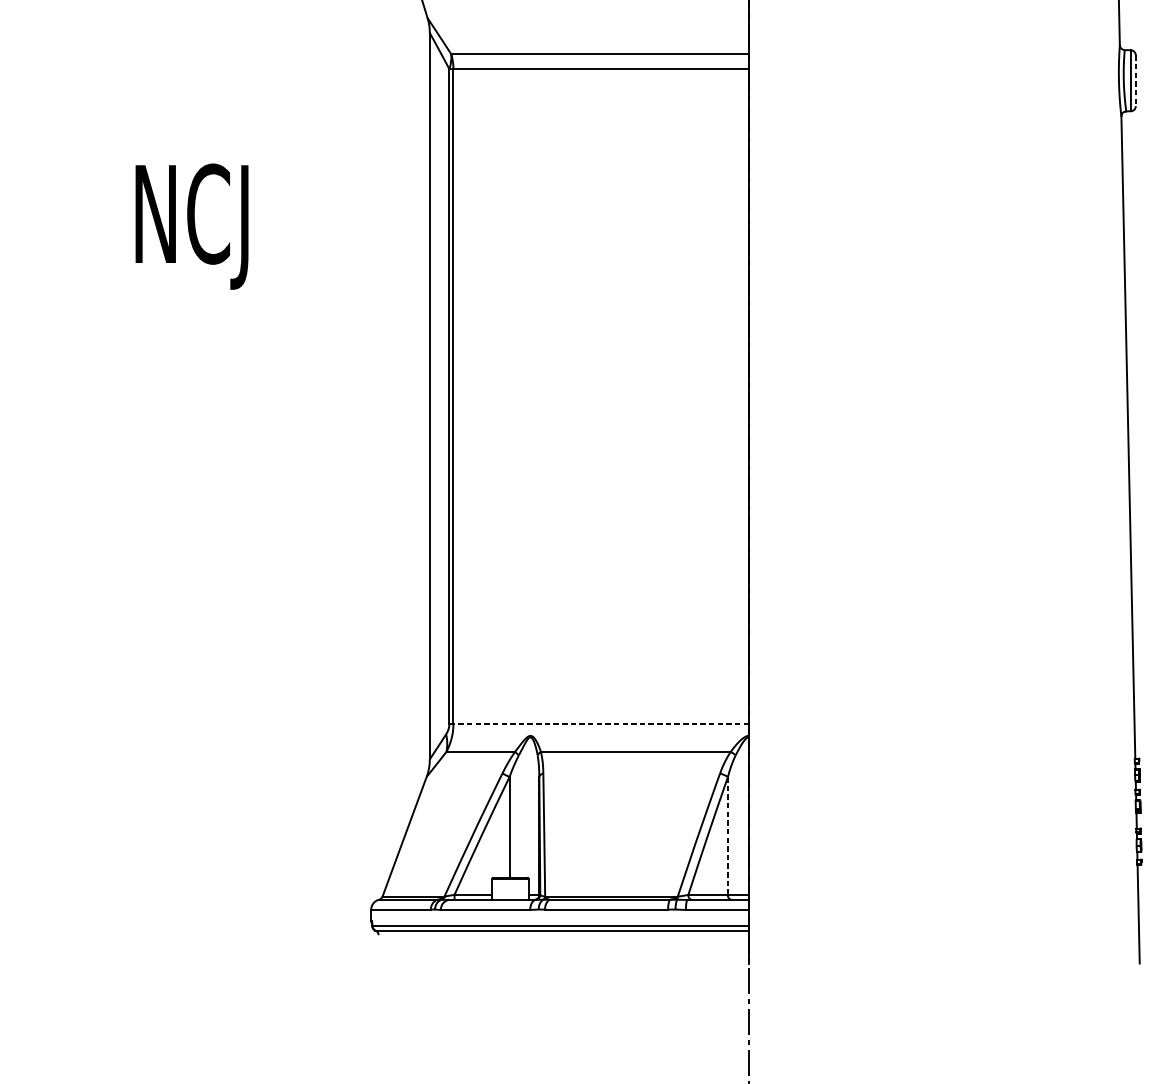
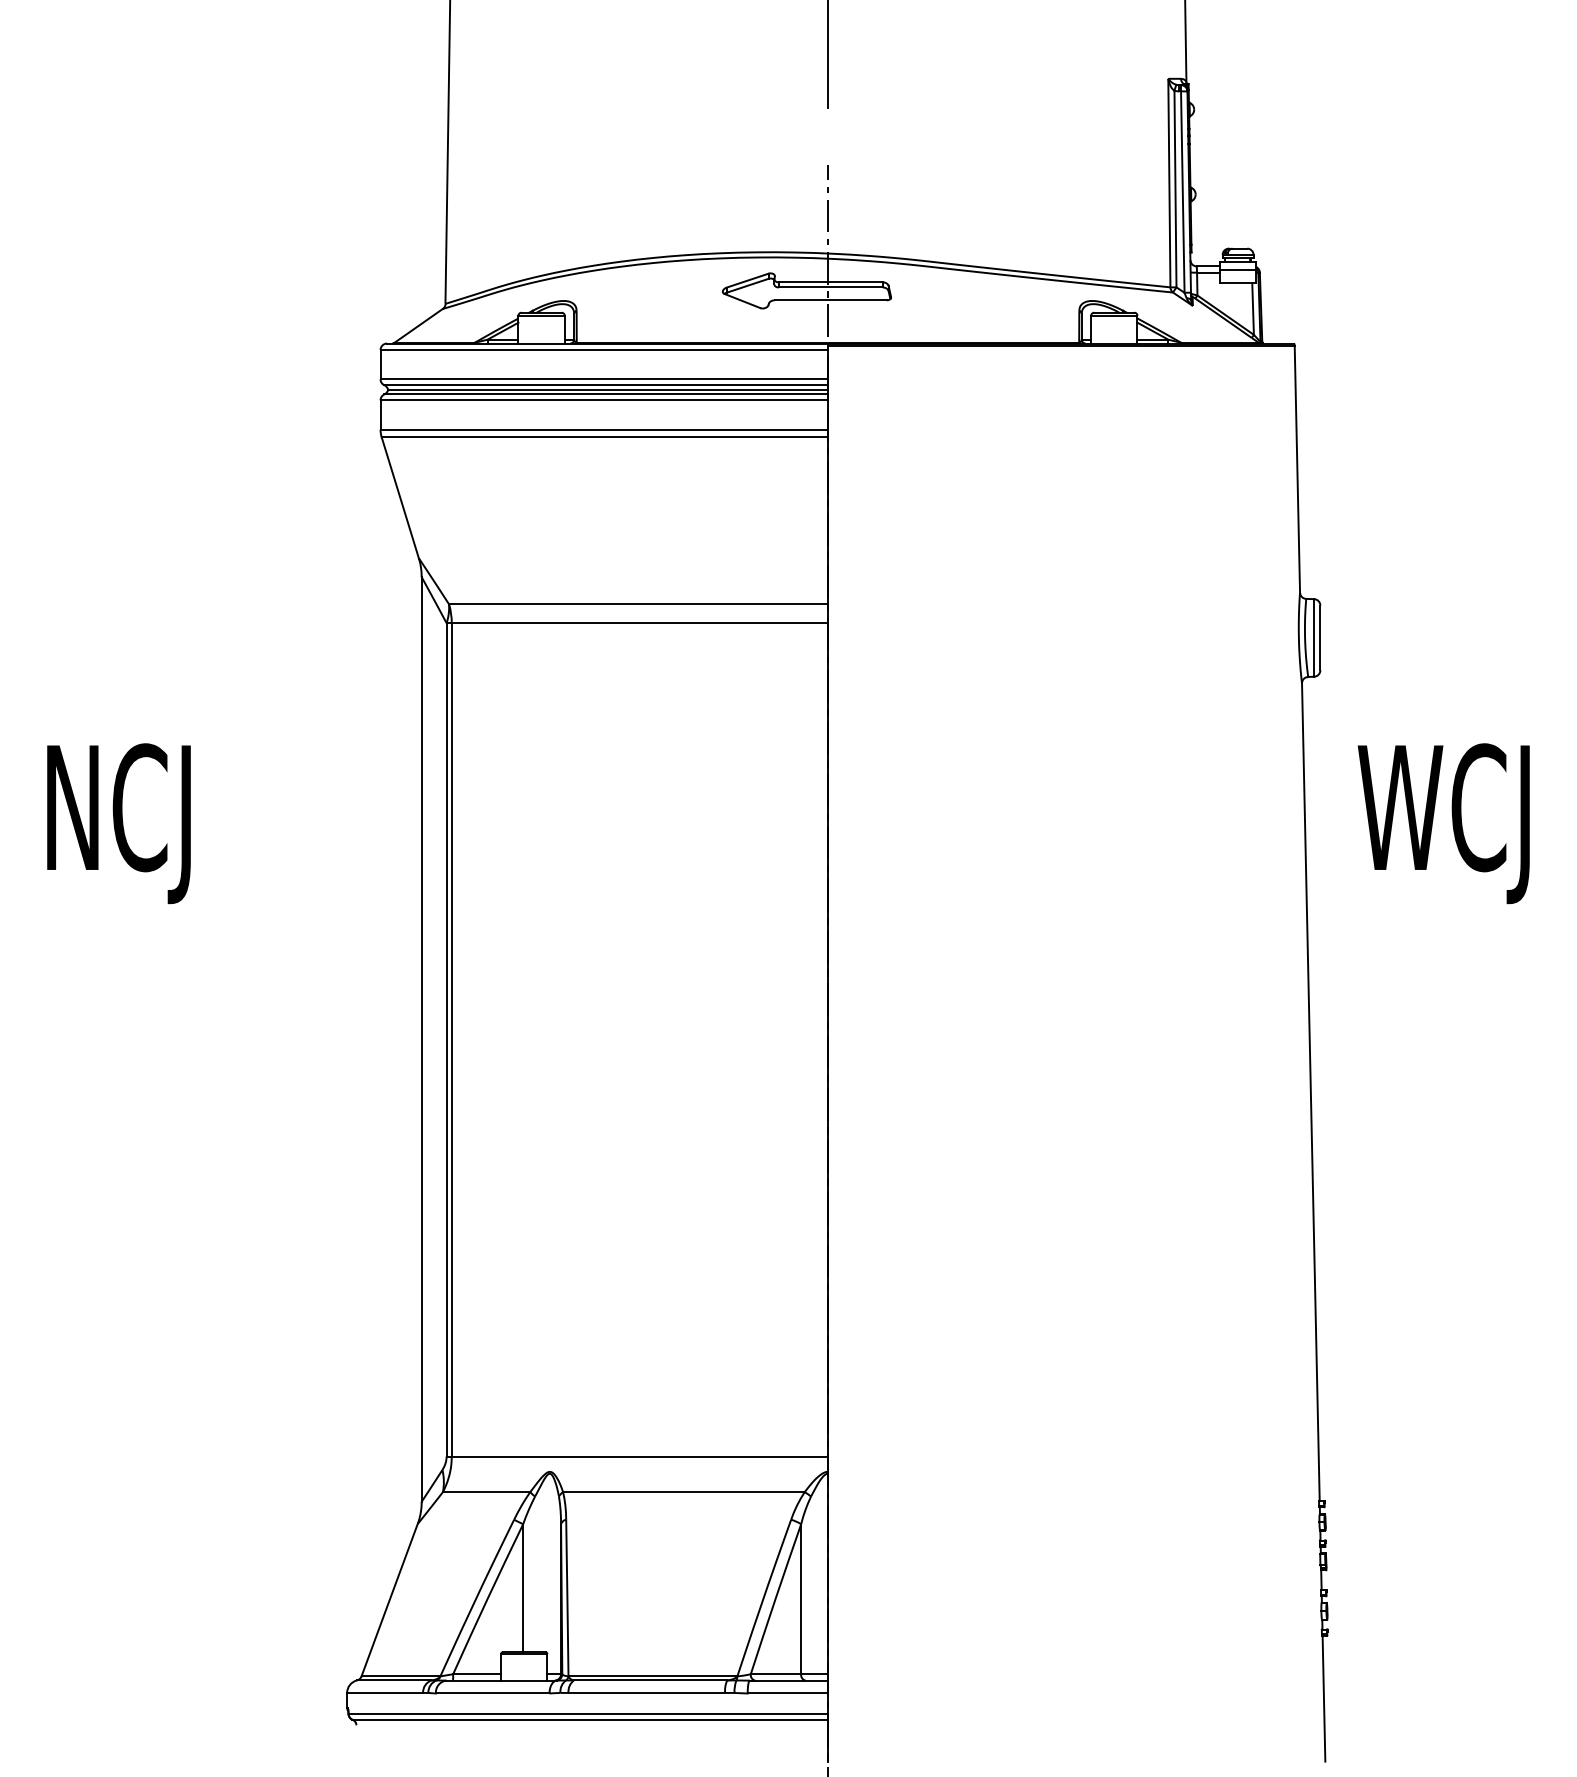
line: (1135, 81) -> (1320, 638), dashed -> solid
line: (600, 723) -> (639, 1456), dashed -> solid
line: (728, 836) -> (801, 1599), dashed -> solid

